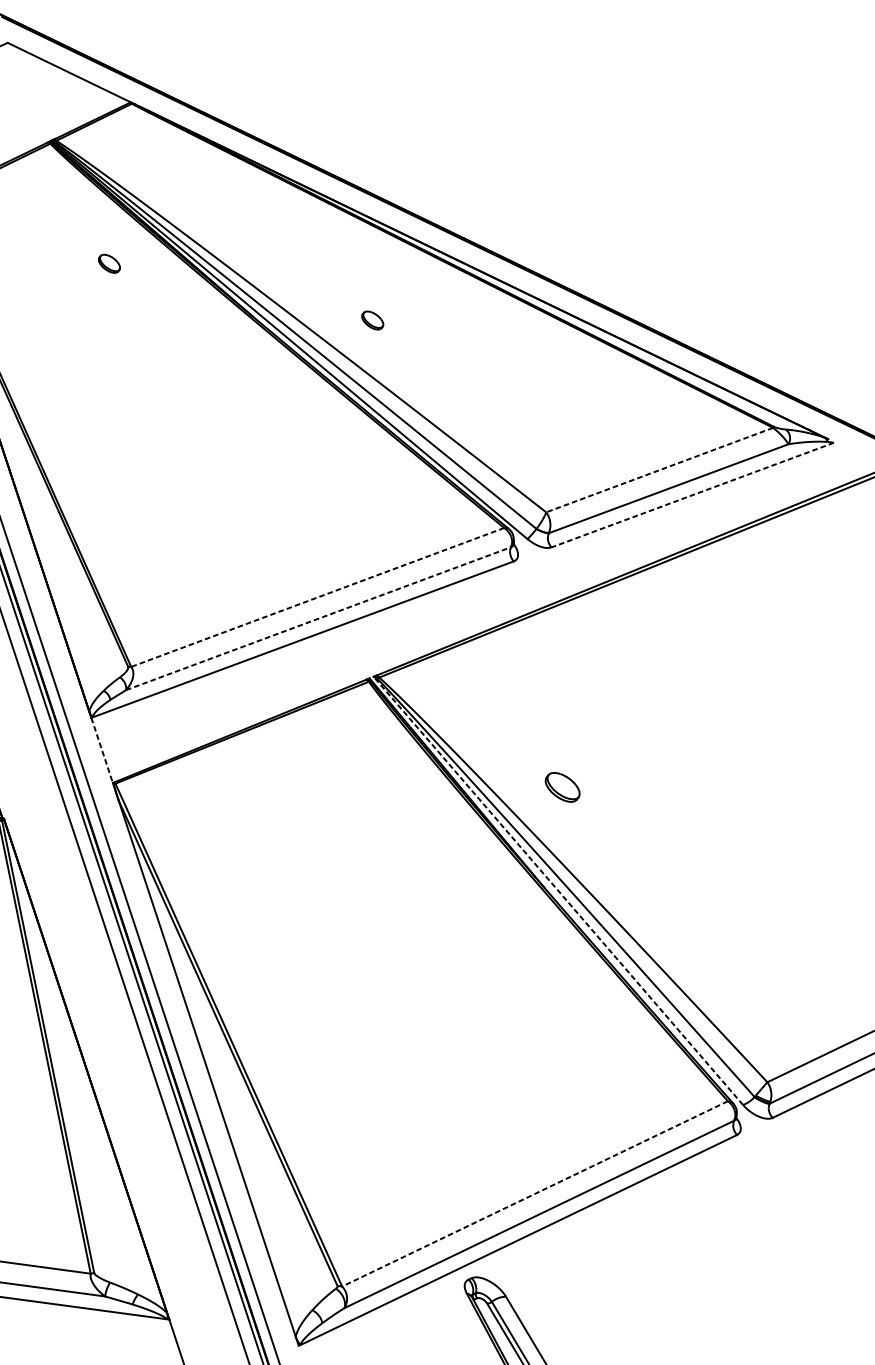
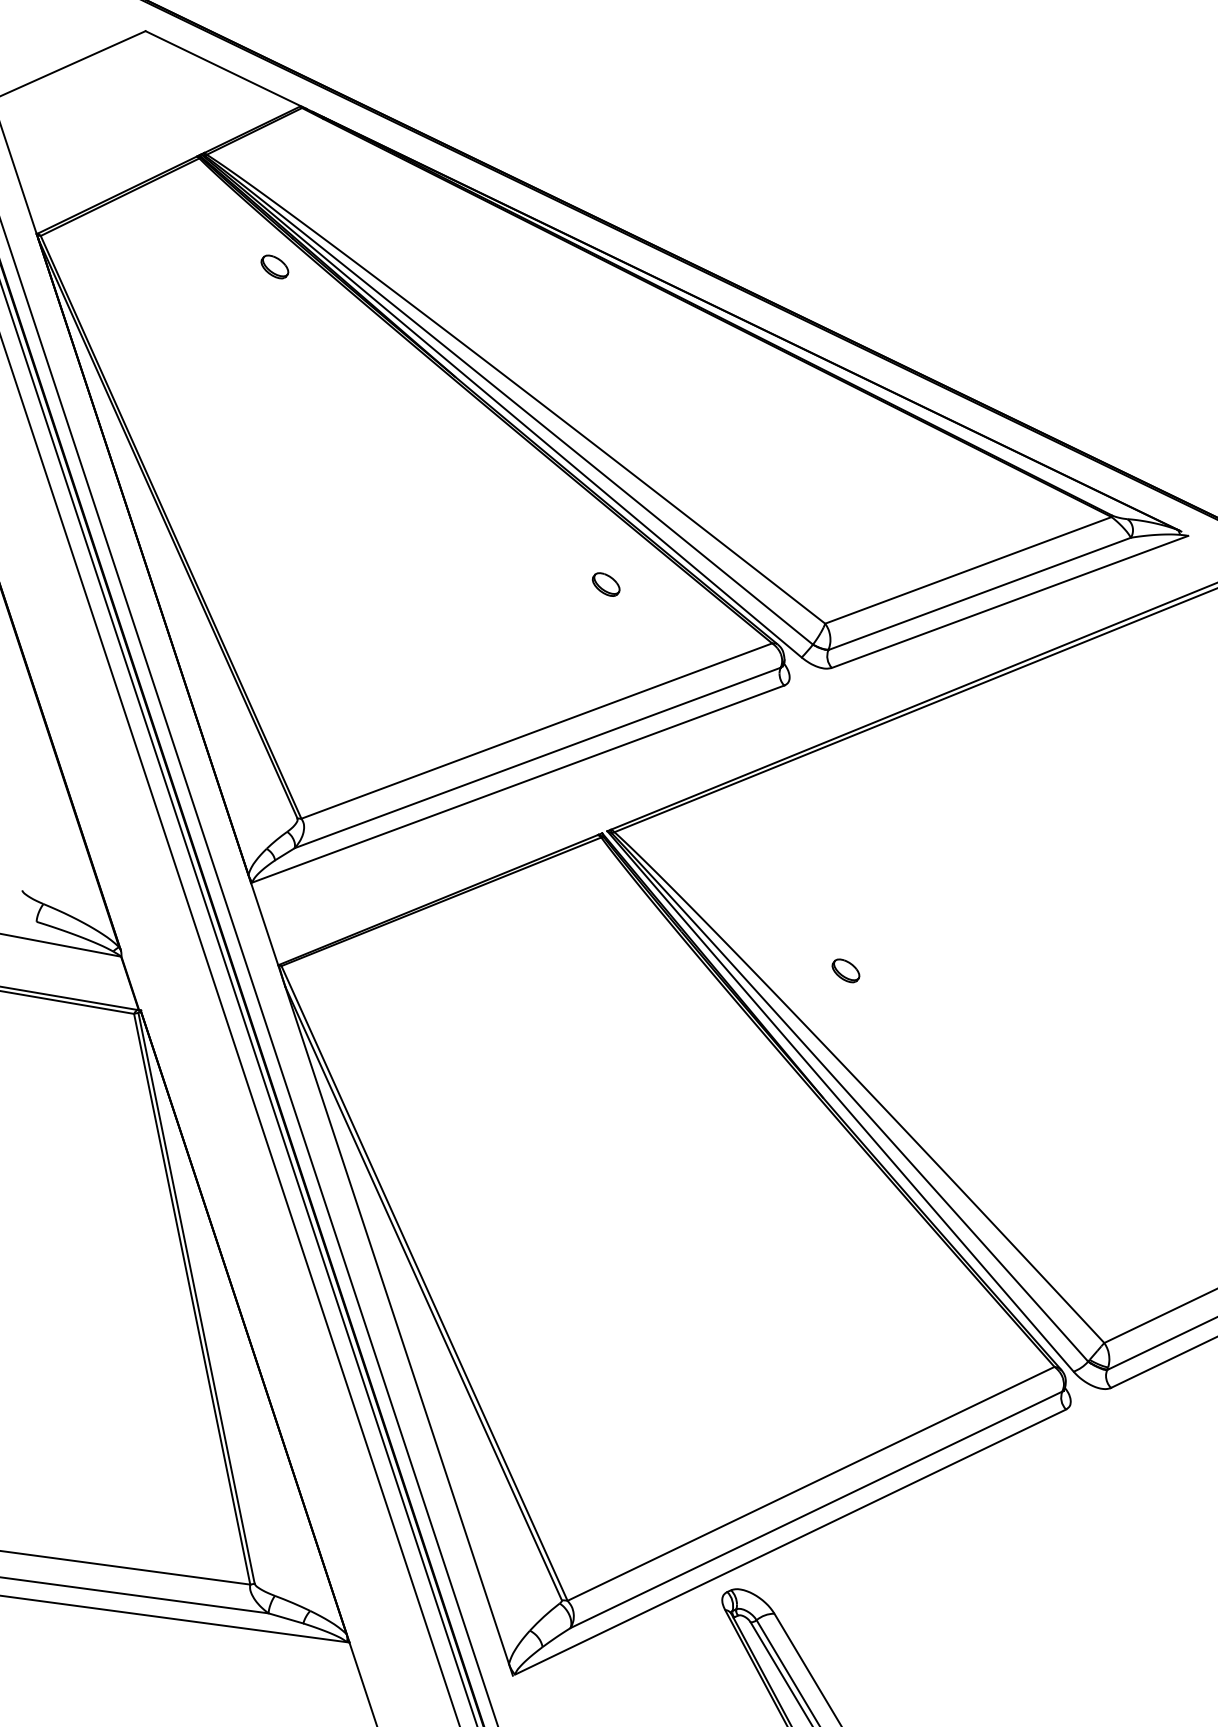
part: (109, 263) -> (274, 266), moved
part: (372, 320) -> (605, 584), moved
line: (659, 470) -> (968, 570), dashed -> solid
line: (692, 495) -> (1009, 602), dashed -> solid
line: (317, 597) -> (536, 731), dashed -> solid
line: (319, 618) -> (538, 757), dashed -> solid
line: (102, 750) -> (264, 924), dashed -> solid
part: (562, 787) -> (845, 970), size x0.62
line: (558, 890) -> (840, 1101), dashed -> solid
line: (534, 1194) -> (810, 1484), dashed -> solid

